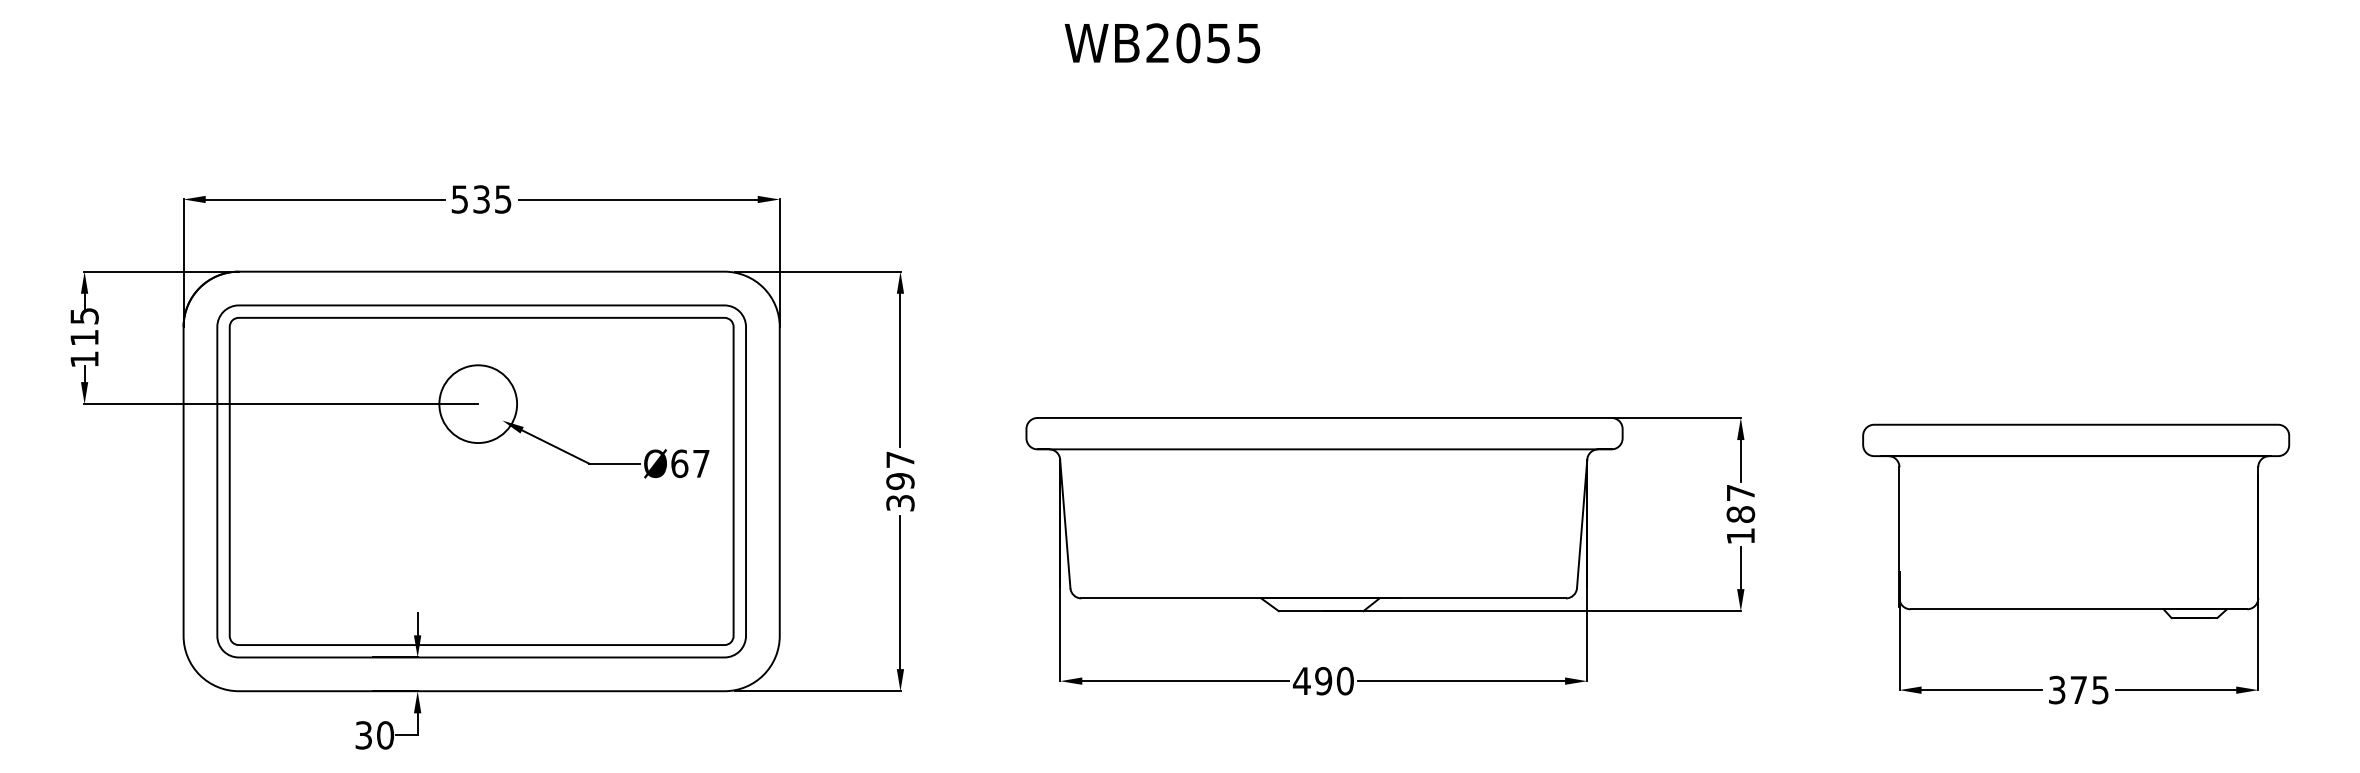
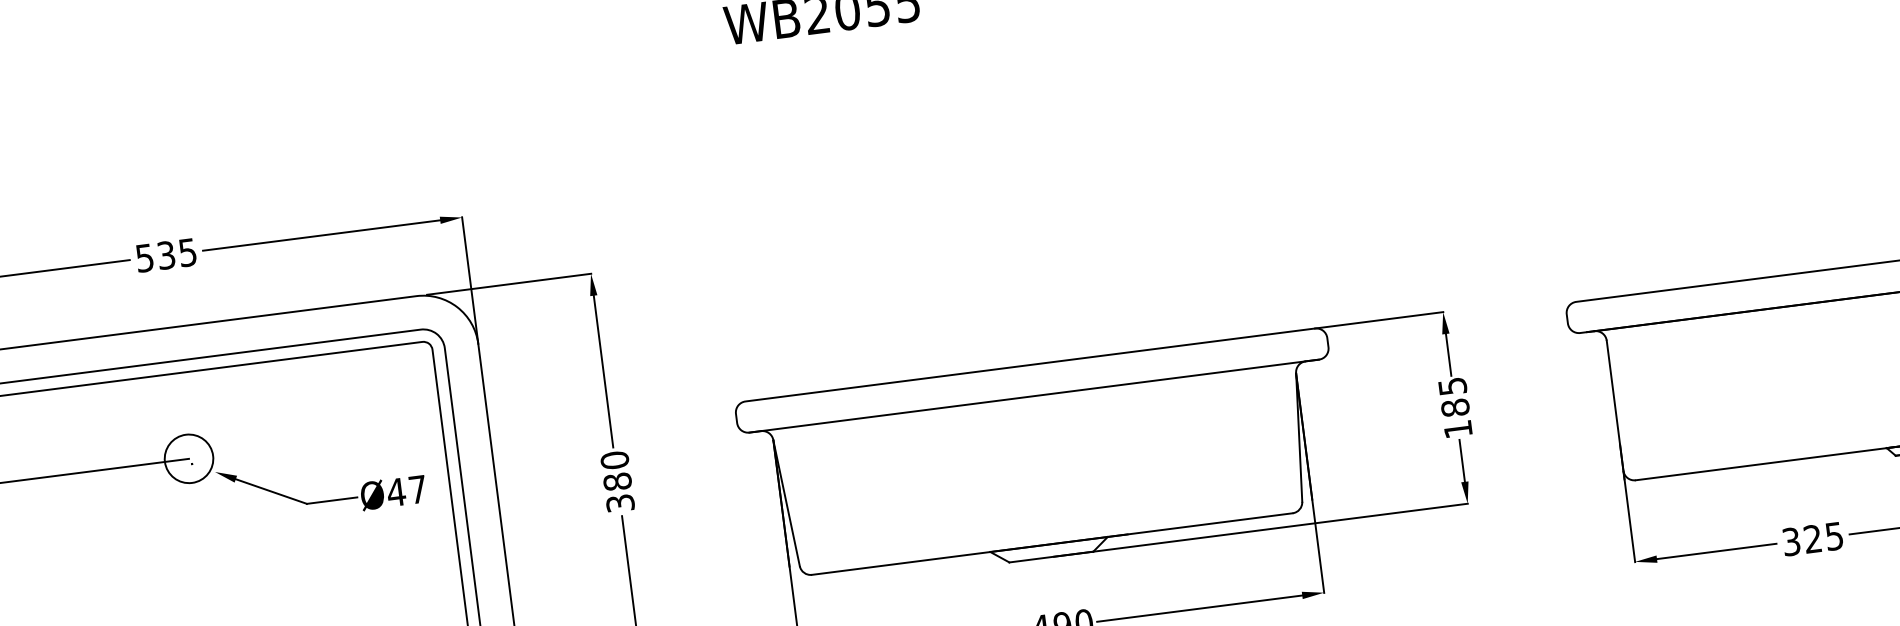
circle: (477, 403) -> (188, 458), size x0.62
text: (679, 463) -> (396, 492), Ø67 -> Ø47
text: (900, 470) -> (616, 470), 397 -> 380
text: (1741, 493) -> (1453, 386), 187 -> 185
text: (2078, 689) -> (1812, 538), 375 -> 325

